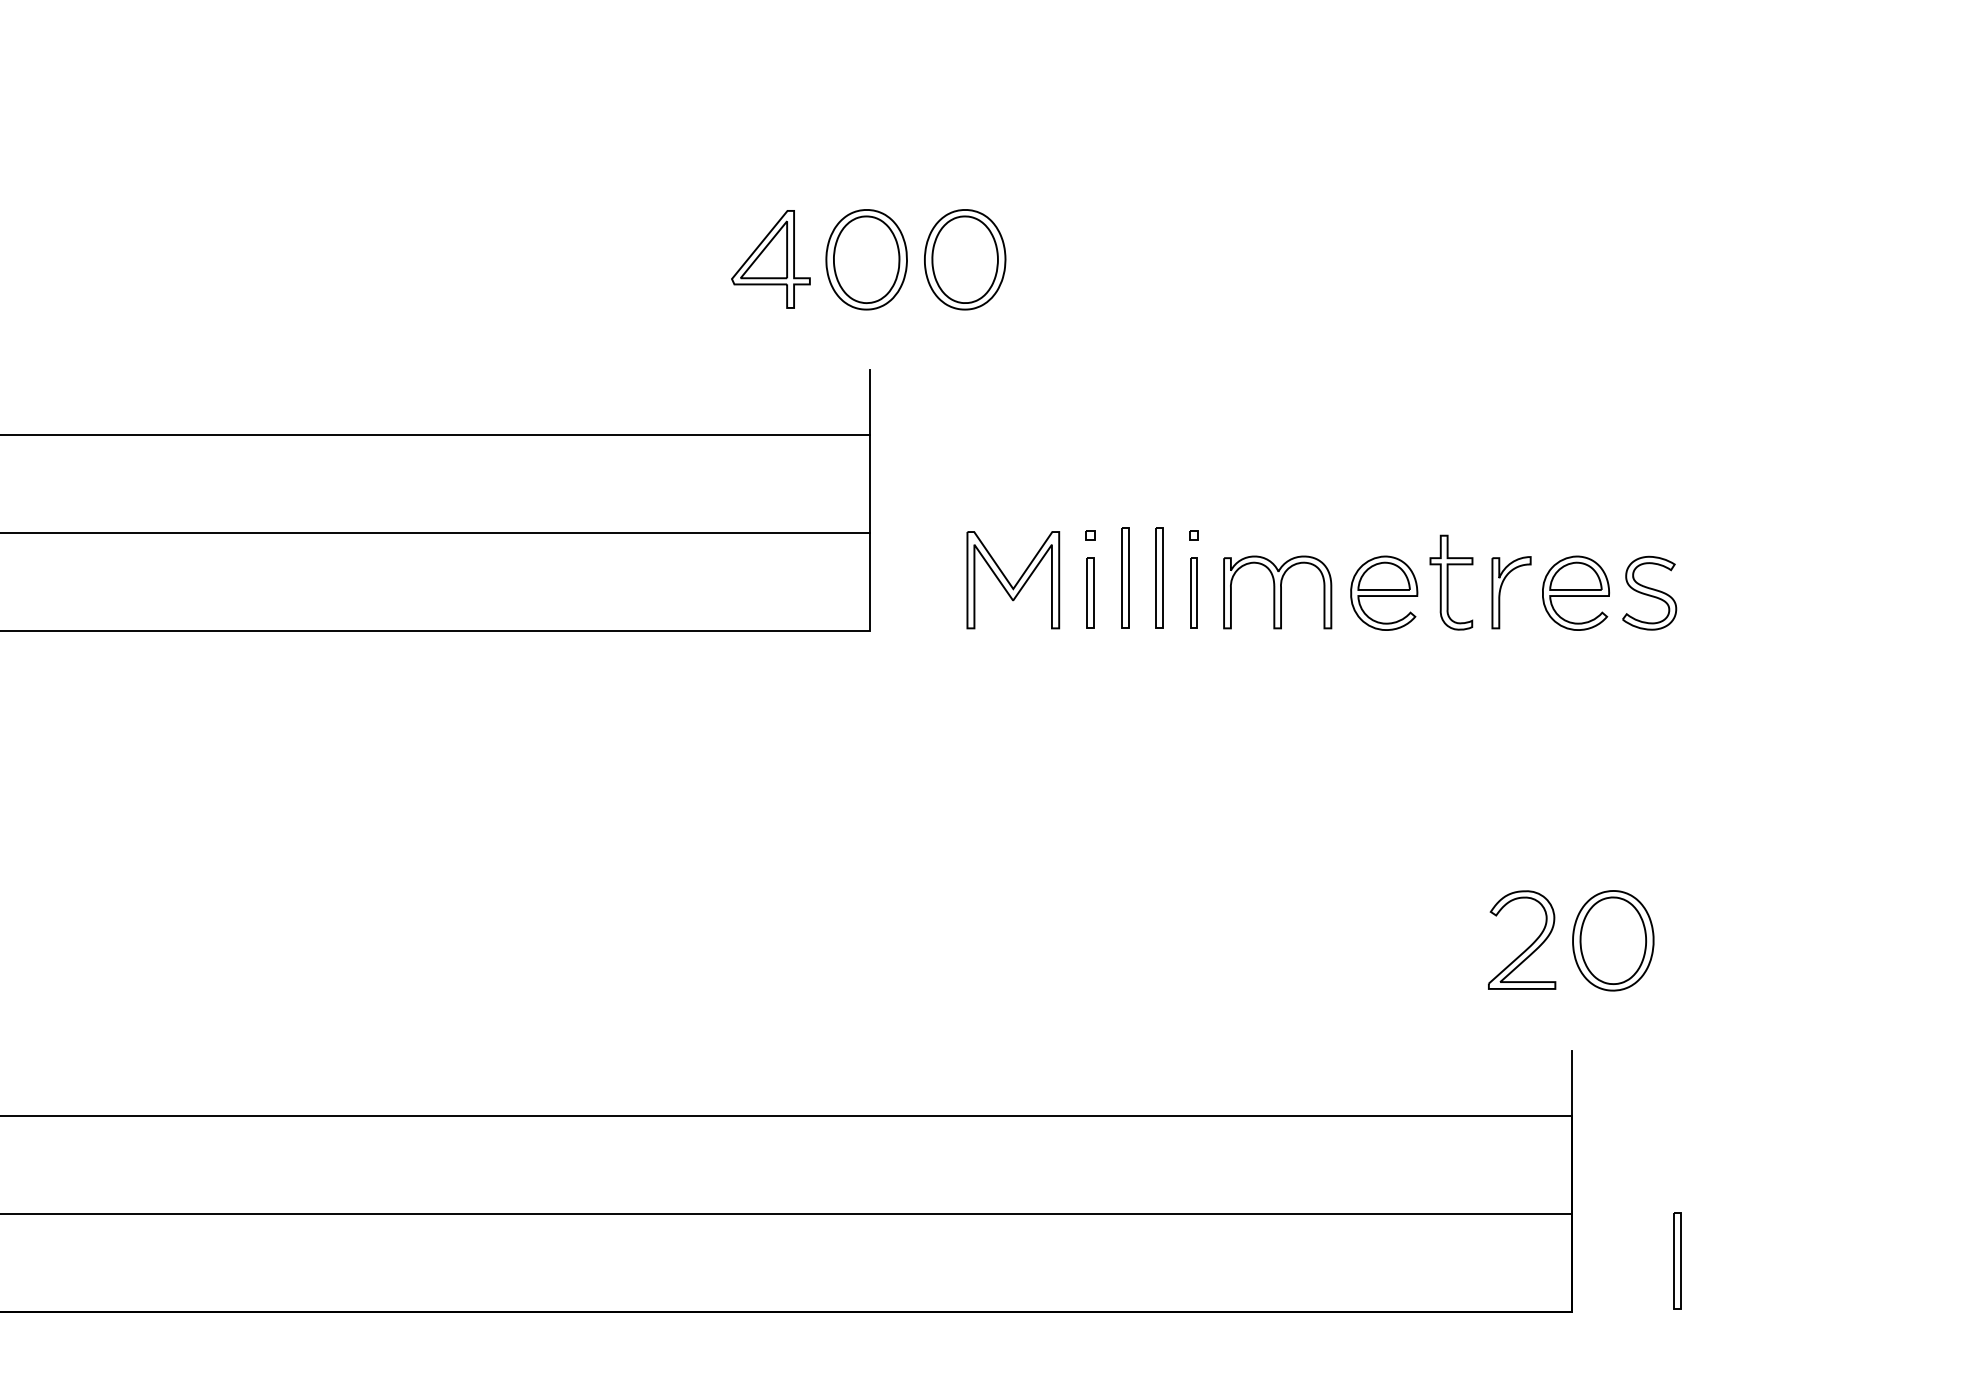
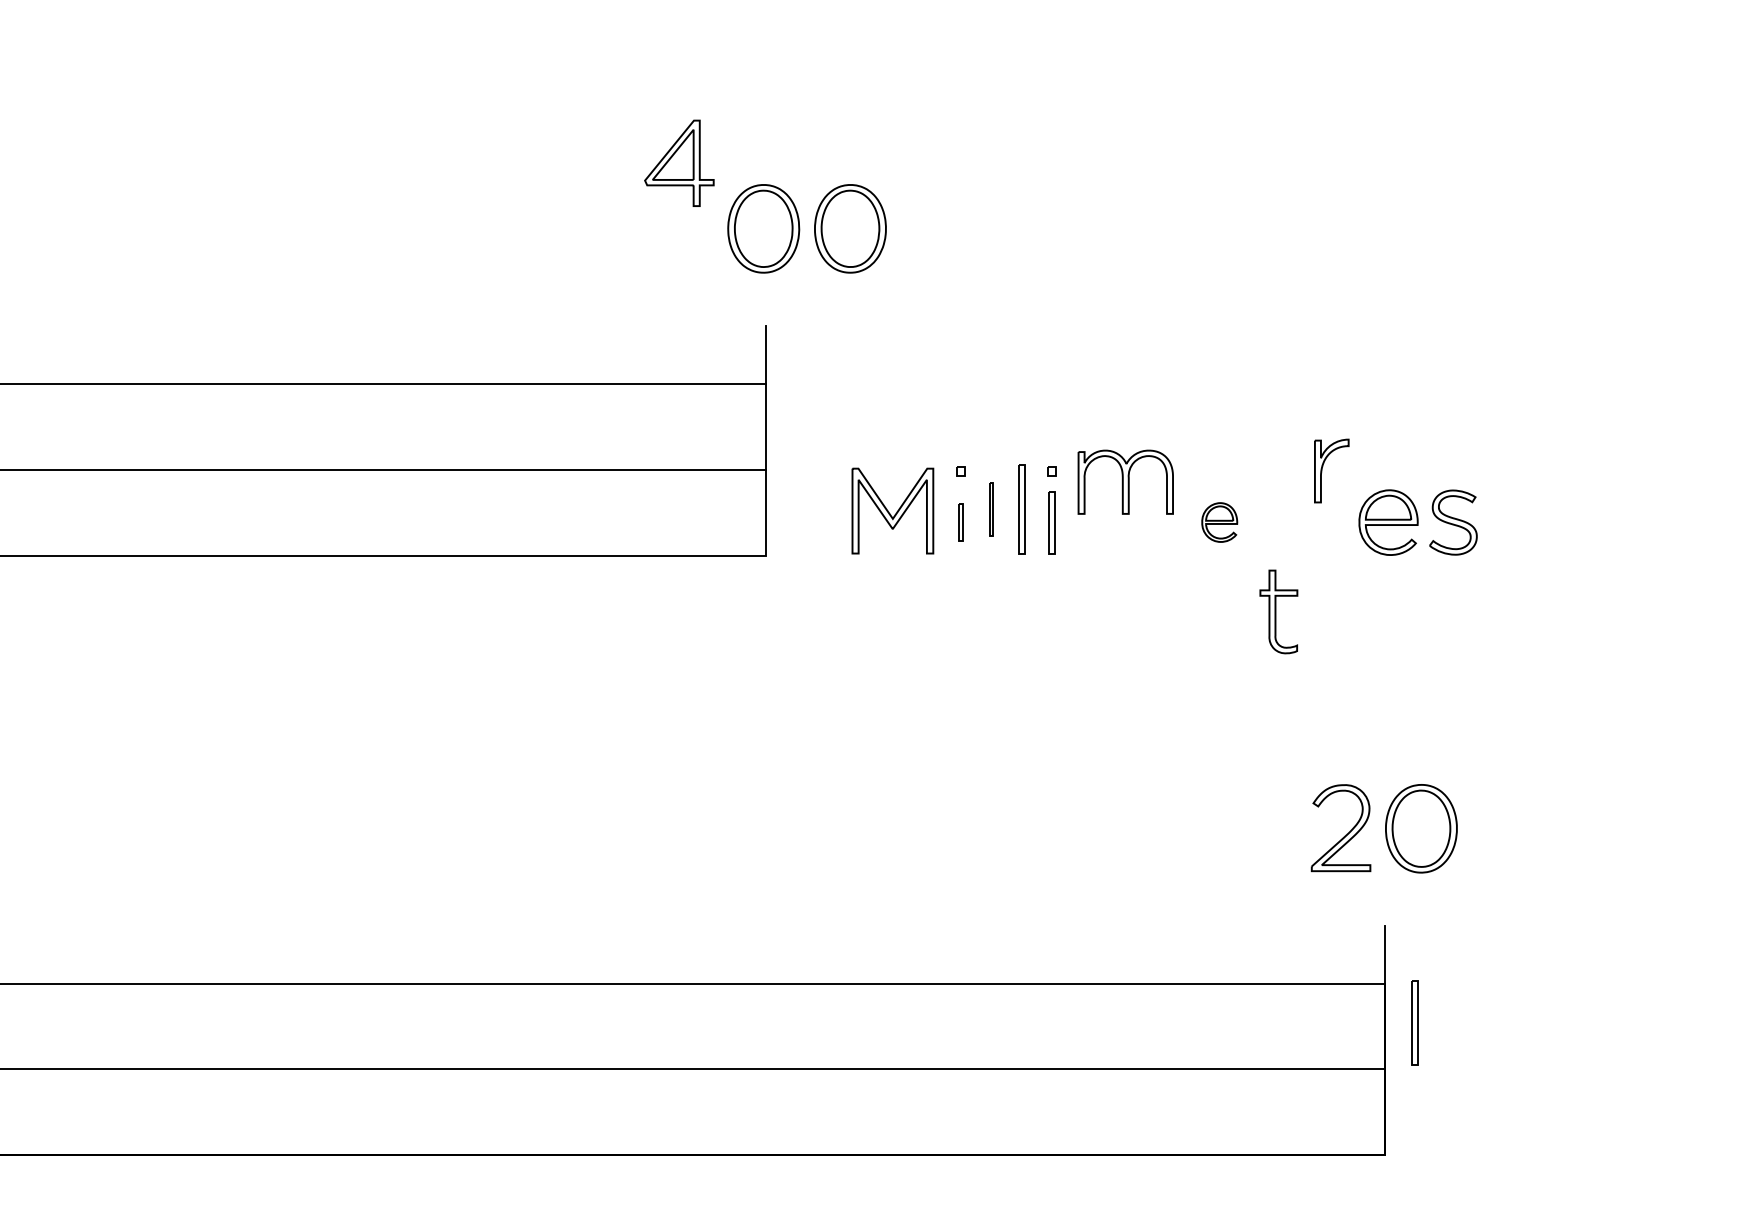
part: (770, 259) -> (678, 163), moved
part: (1125, 577) -> (991, 508), size x0.6
part: (1451, 582) -> (1278, 611), moved
part: (1501, 589) -> (1322, 468), moved
part: (1090, 592) -> (960, 521), size x0.6
part: (1277, 592) -> (1125, 482), moved
part: (1384, 592) -> (1219, 521), size x0.6
part: (1677, 1260) -> (1414, 1022), moved

